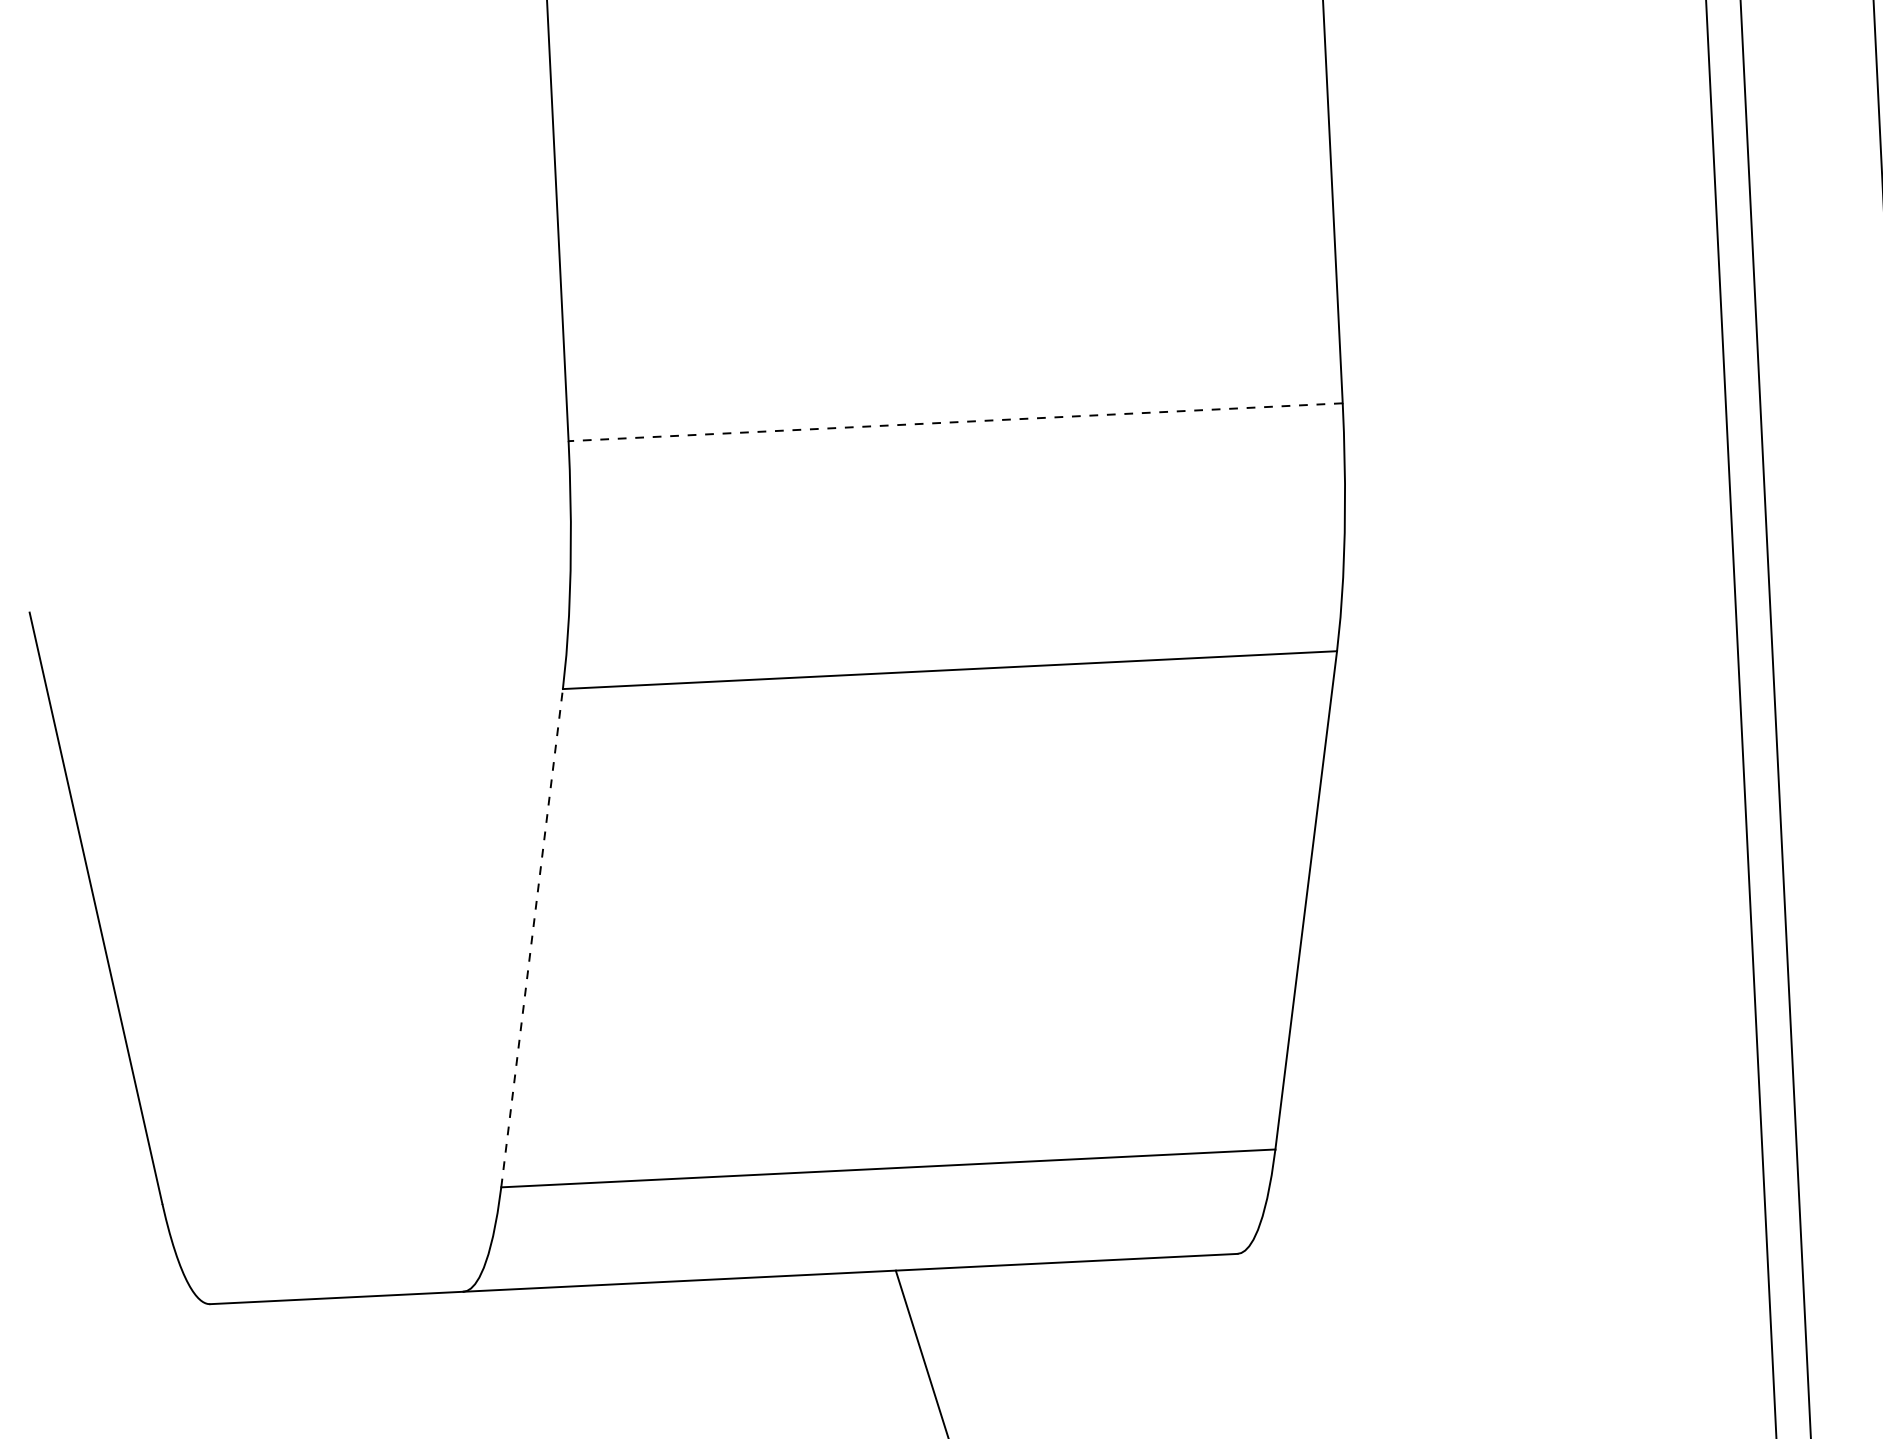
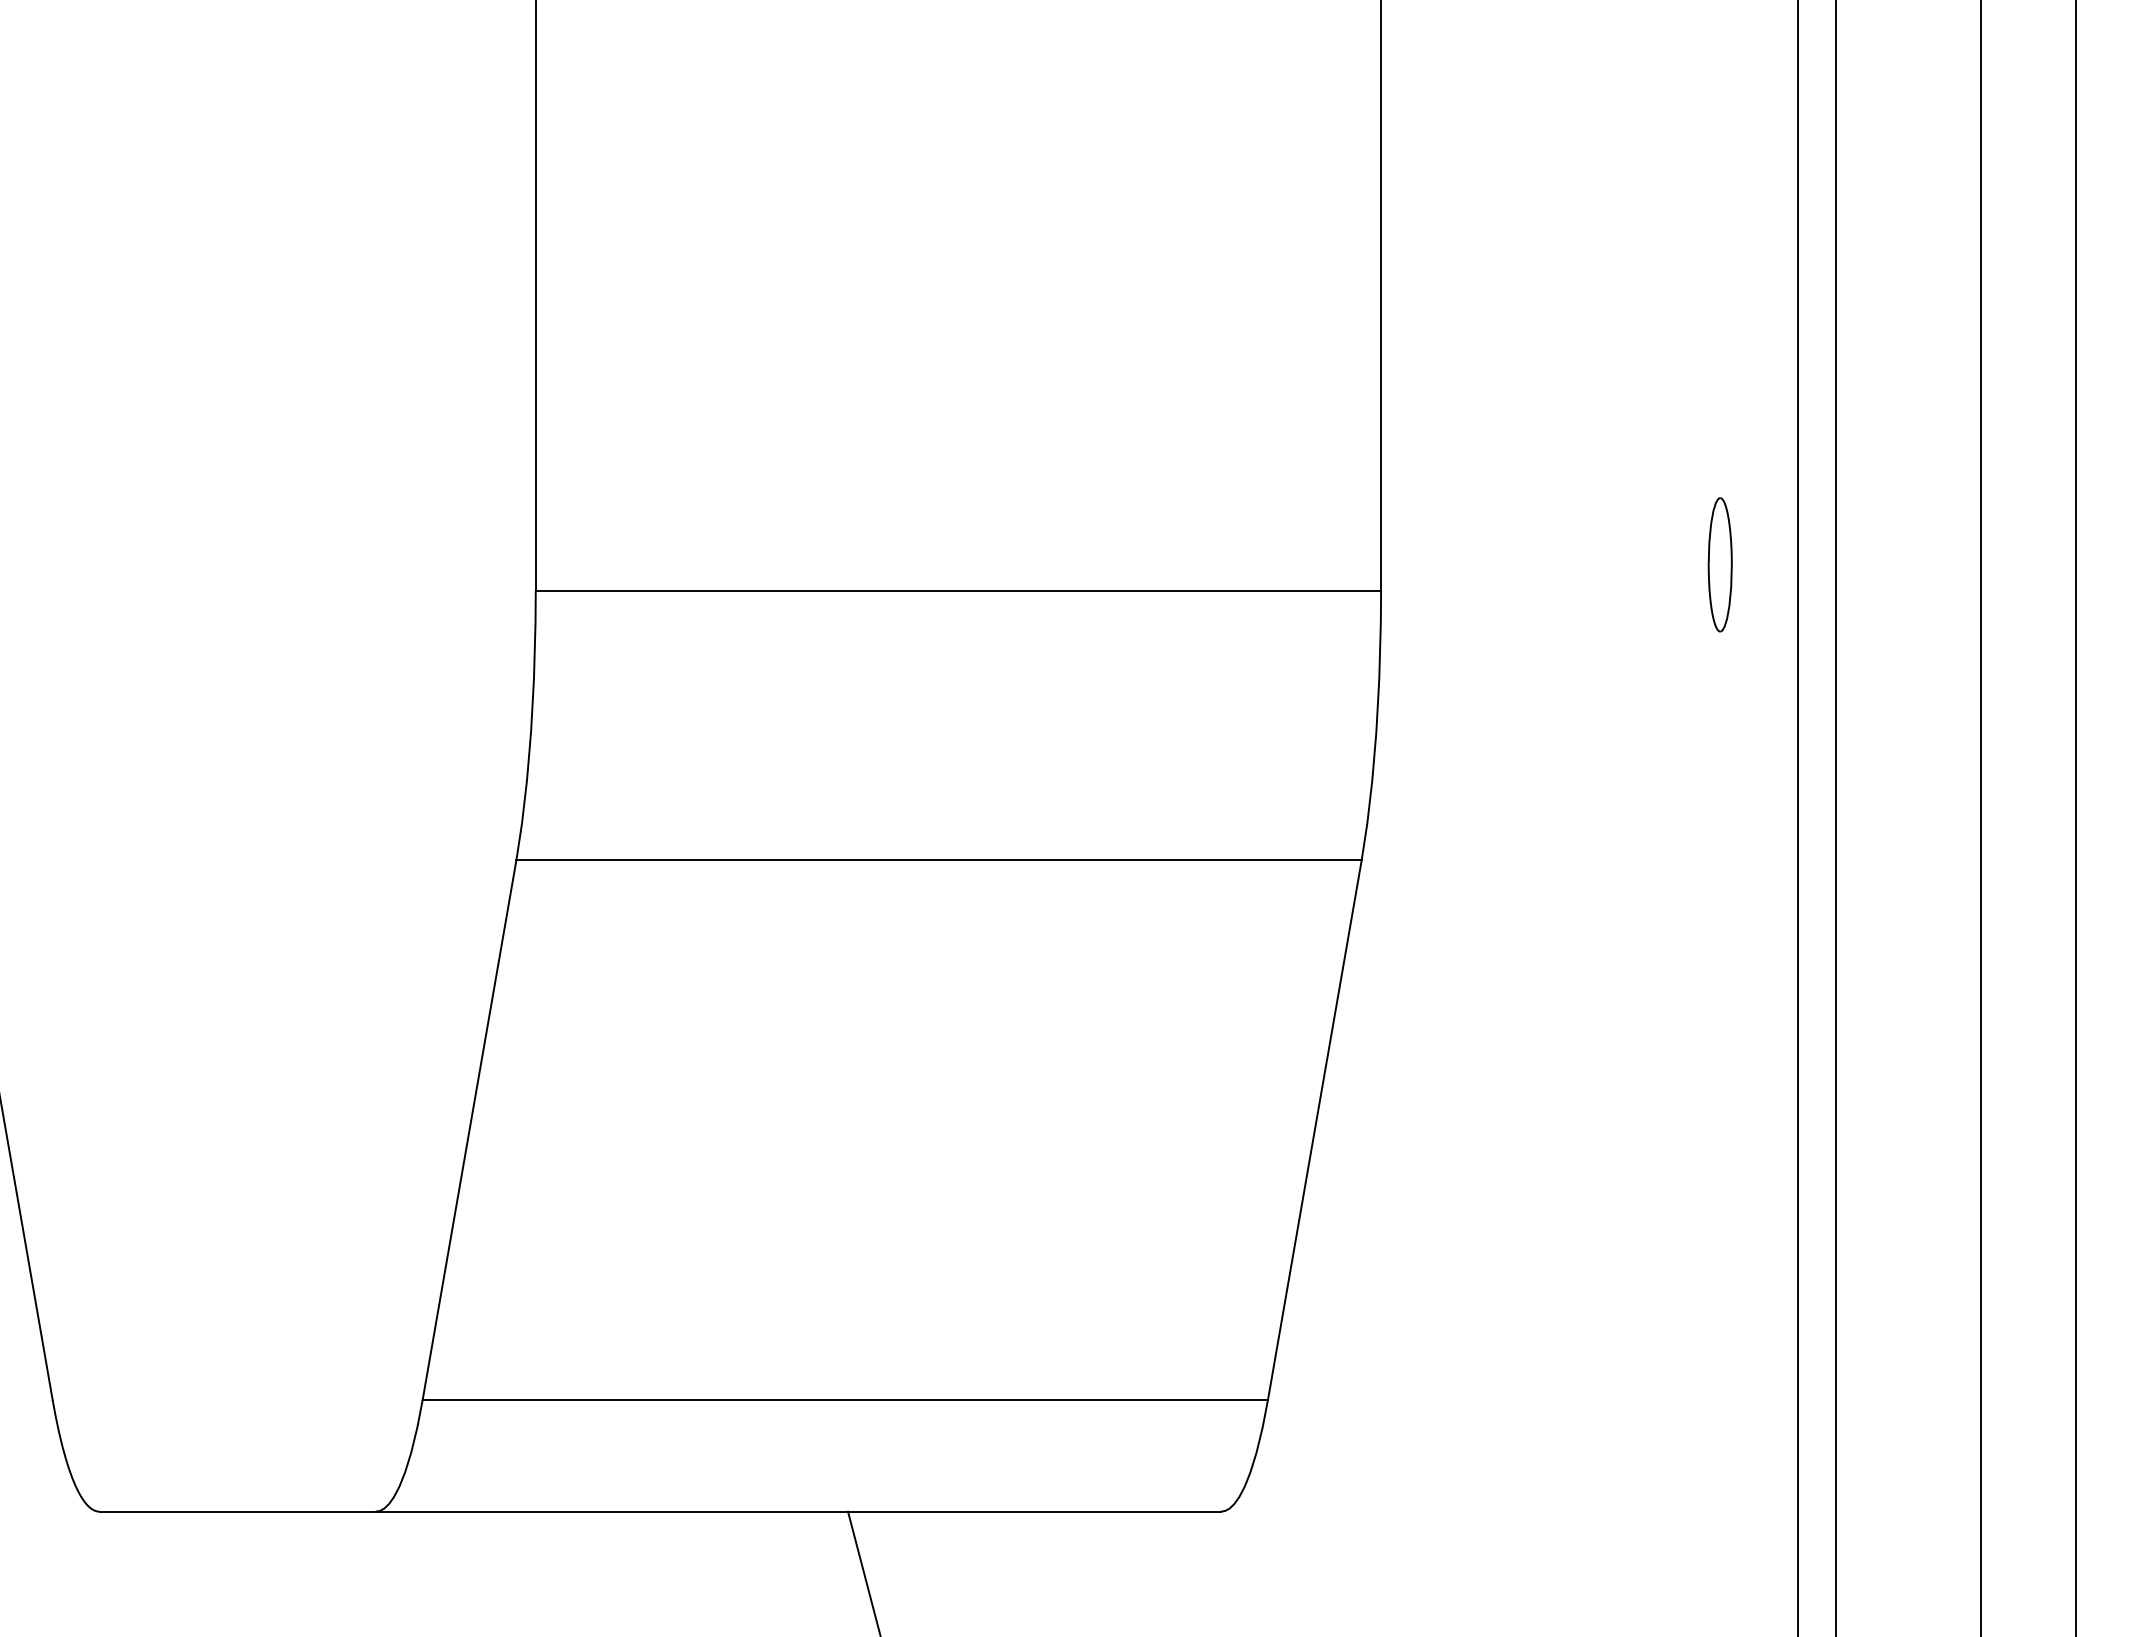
part: (1651, 364) -> (1719, 564), added
line: (955, 422) -> (958, 590), dashed -> solid
line: (532, 938) -> (469, 1130), dashed -> solid

